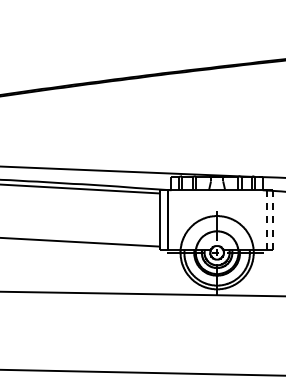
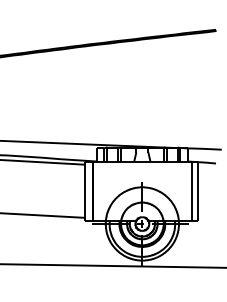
line: (266, 220) -> (191, 191), dashed -> solid
line: (272, 220) -> (197, 191), dashed -> solid

